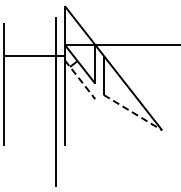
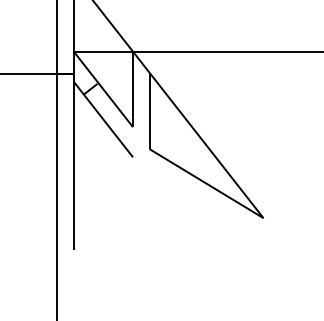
line: (80, 79) -> (104, 118), dashed -> solid
line: (133, 112) -> (207, 183), dashed -> solid

